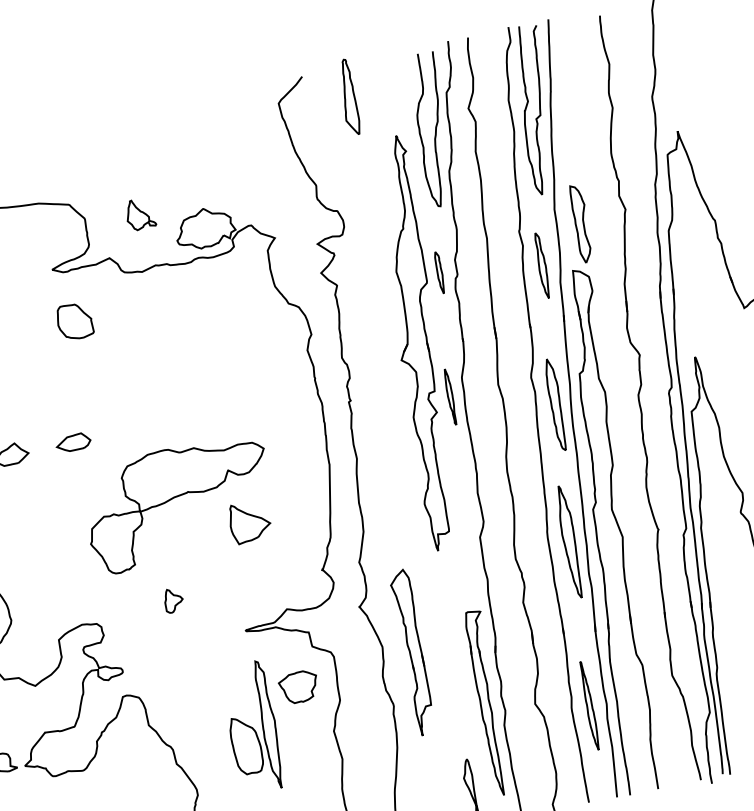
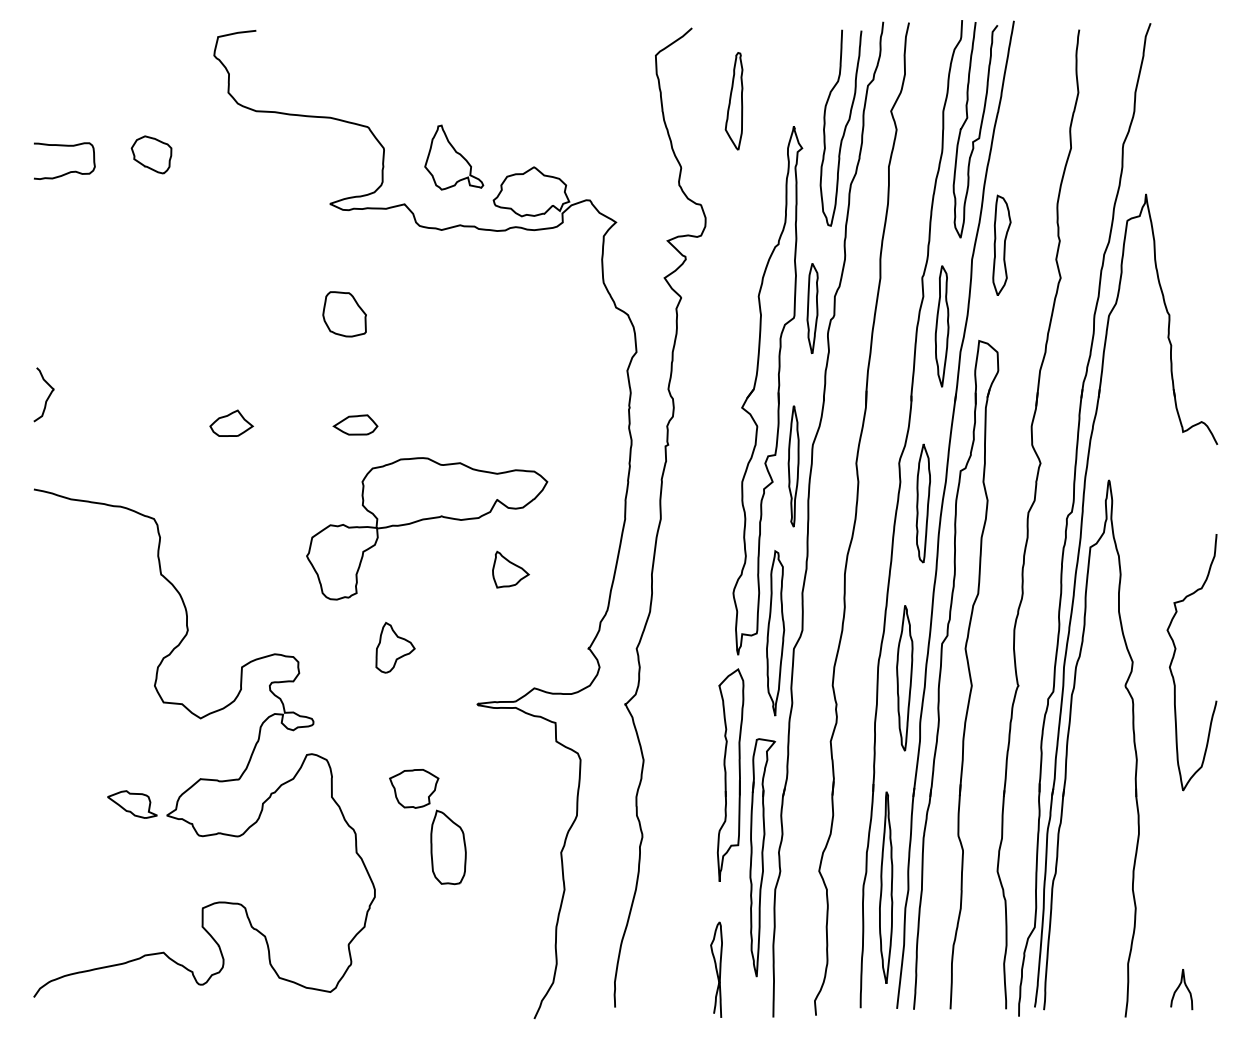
part: (347, 97) -> (733, 101), moved
part: (140, 214) -> (454, 157), size x1.67
part: (580, 223) -> (1001, 244), moved
part: (541, 265) -> (941, 326), size x1.43
part: (439, 272) -> (812, 308), size x1.67
part: (74, 321) -> (344, 314), moved
part: (450, 397) -> (793, 466), size x1.67
part: (73, 442) -> (355, 424), moved
part: (249, 521) -> (510, 569), size x0.71
part: (173, 600) -> (395, 647), size x1.67
part: (413, 651) -> (730, 774), moved
part: (299, 687) -> (414, 788), moved
part: (589, 705) -> (886, 887), size x1.67
part: (268, 724) -> (775, 633), moved

